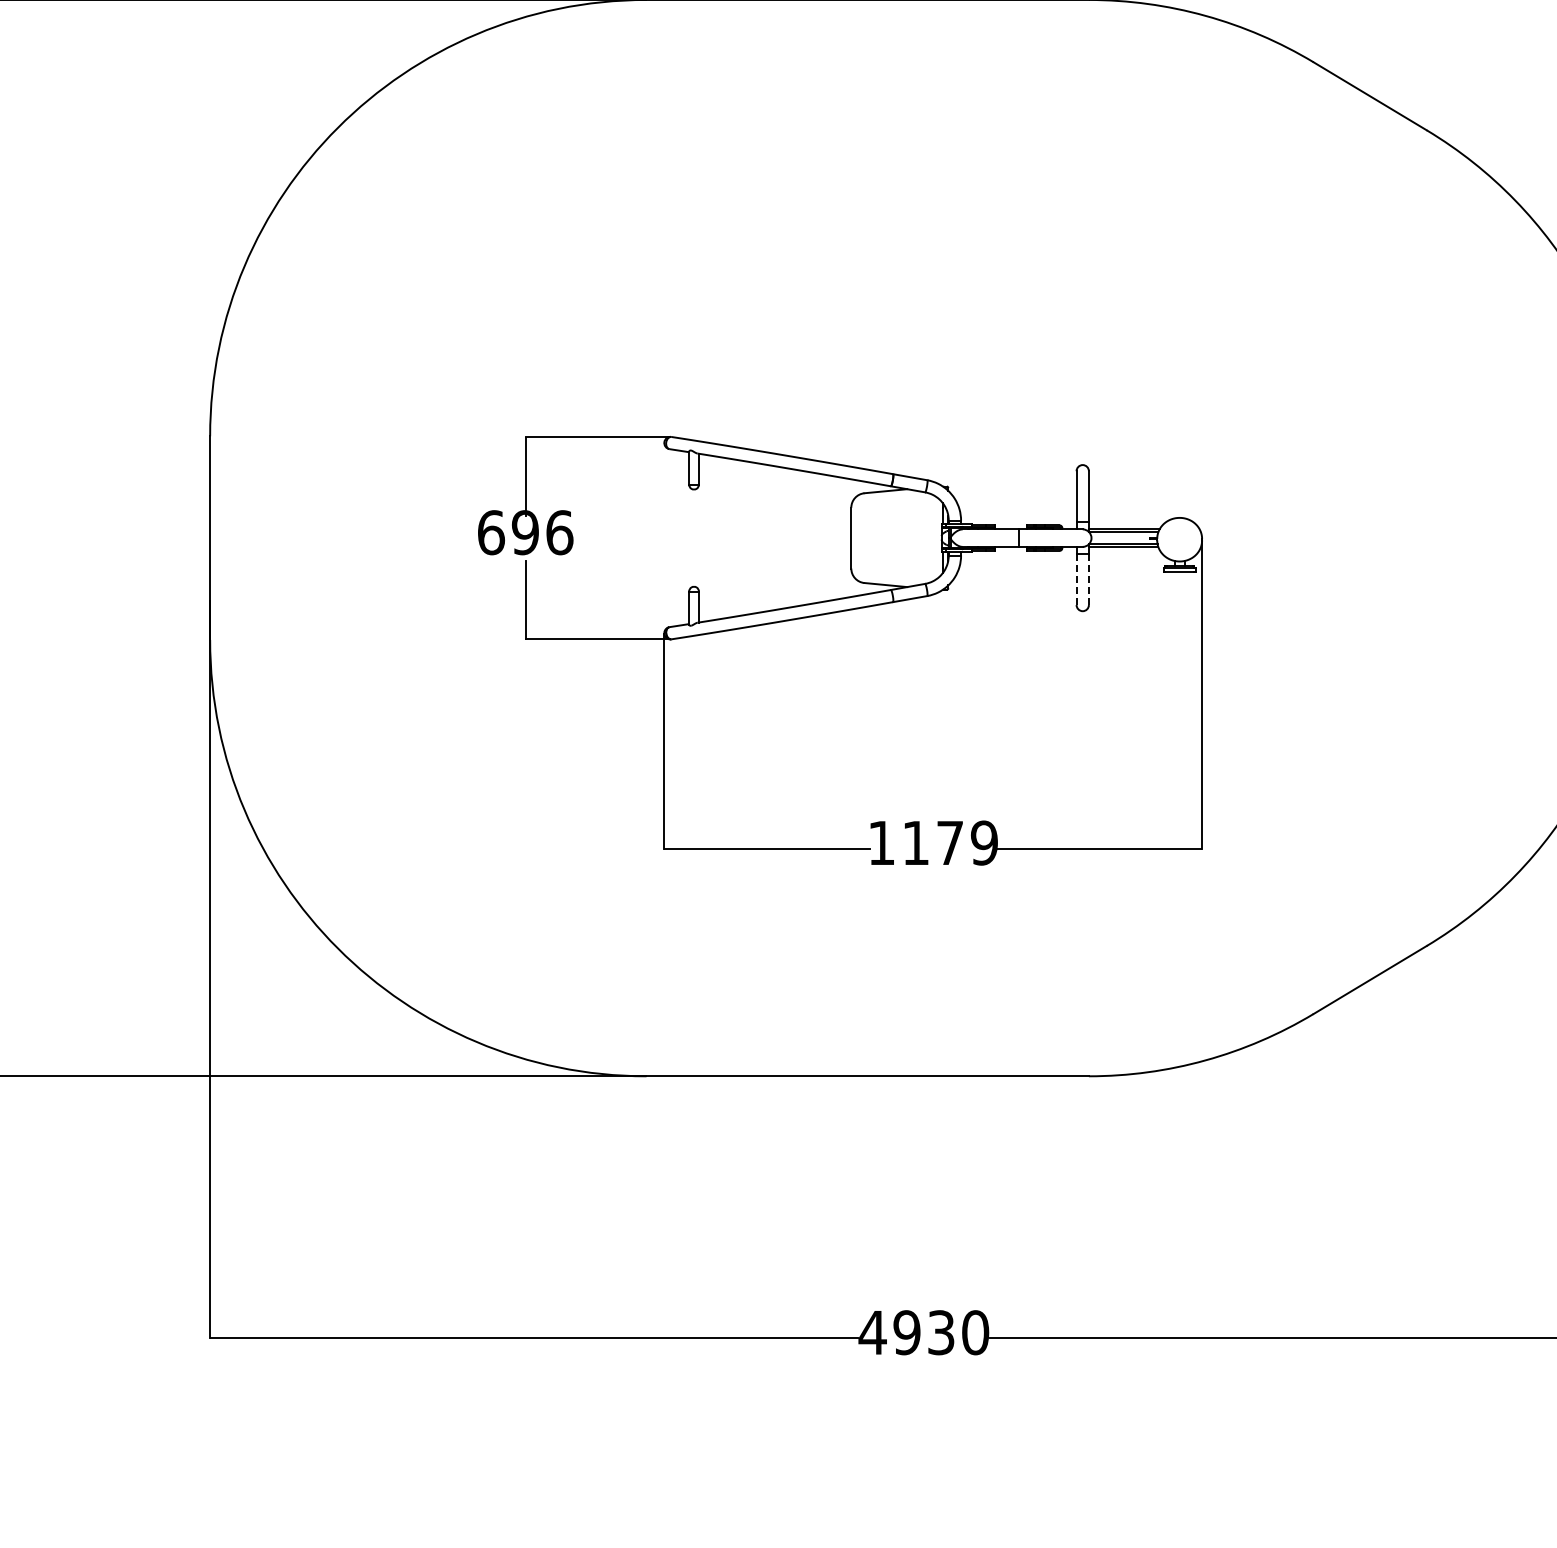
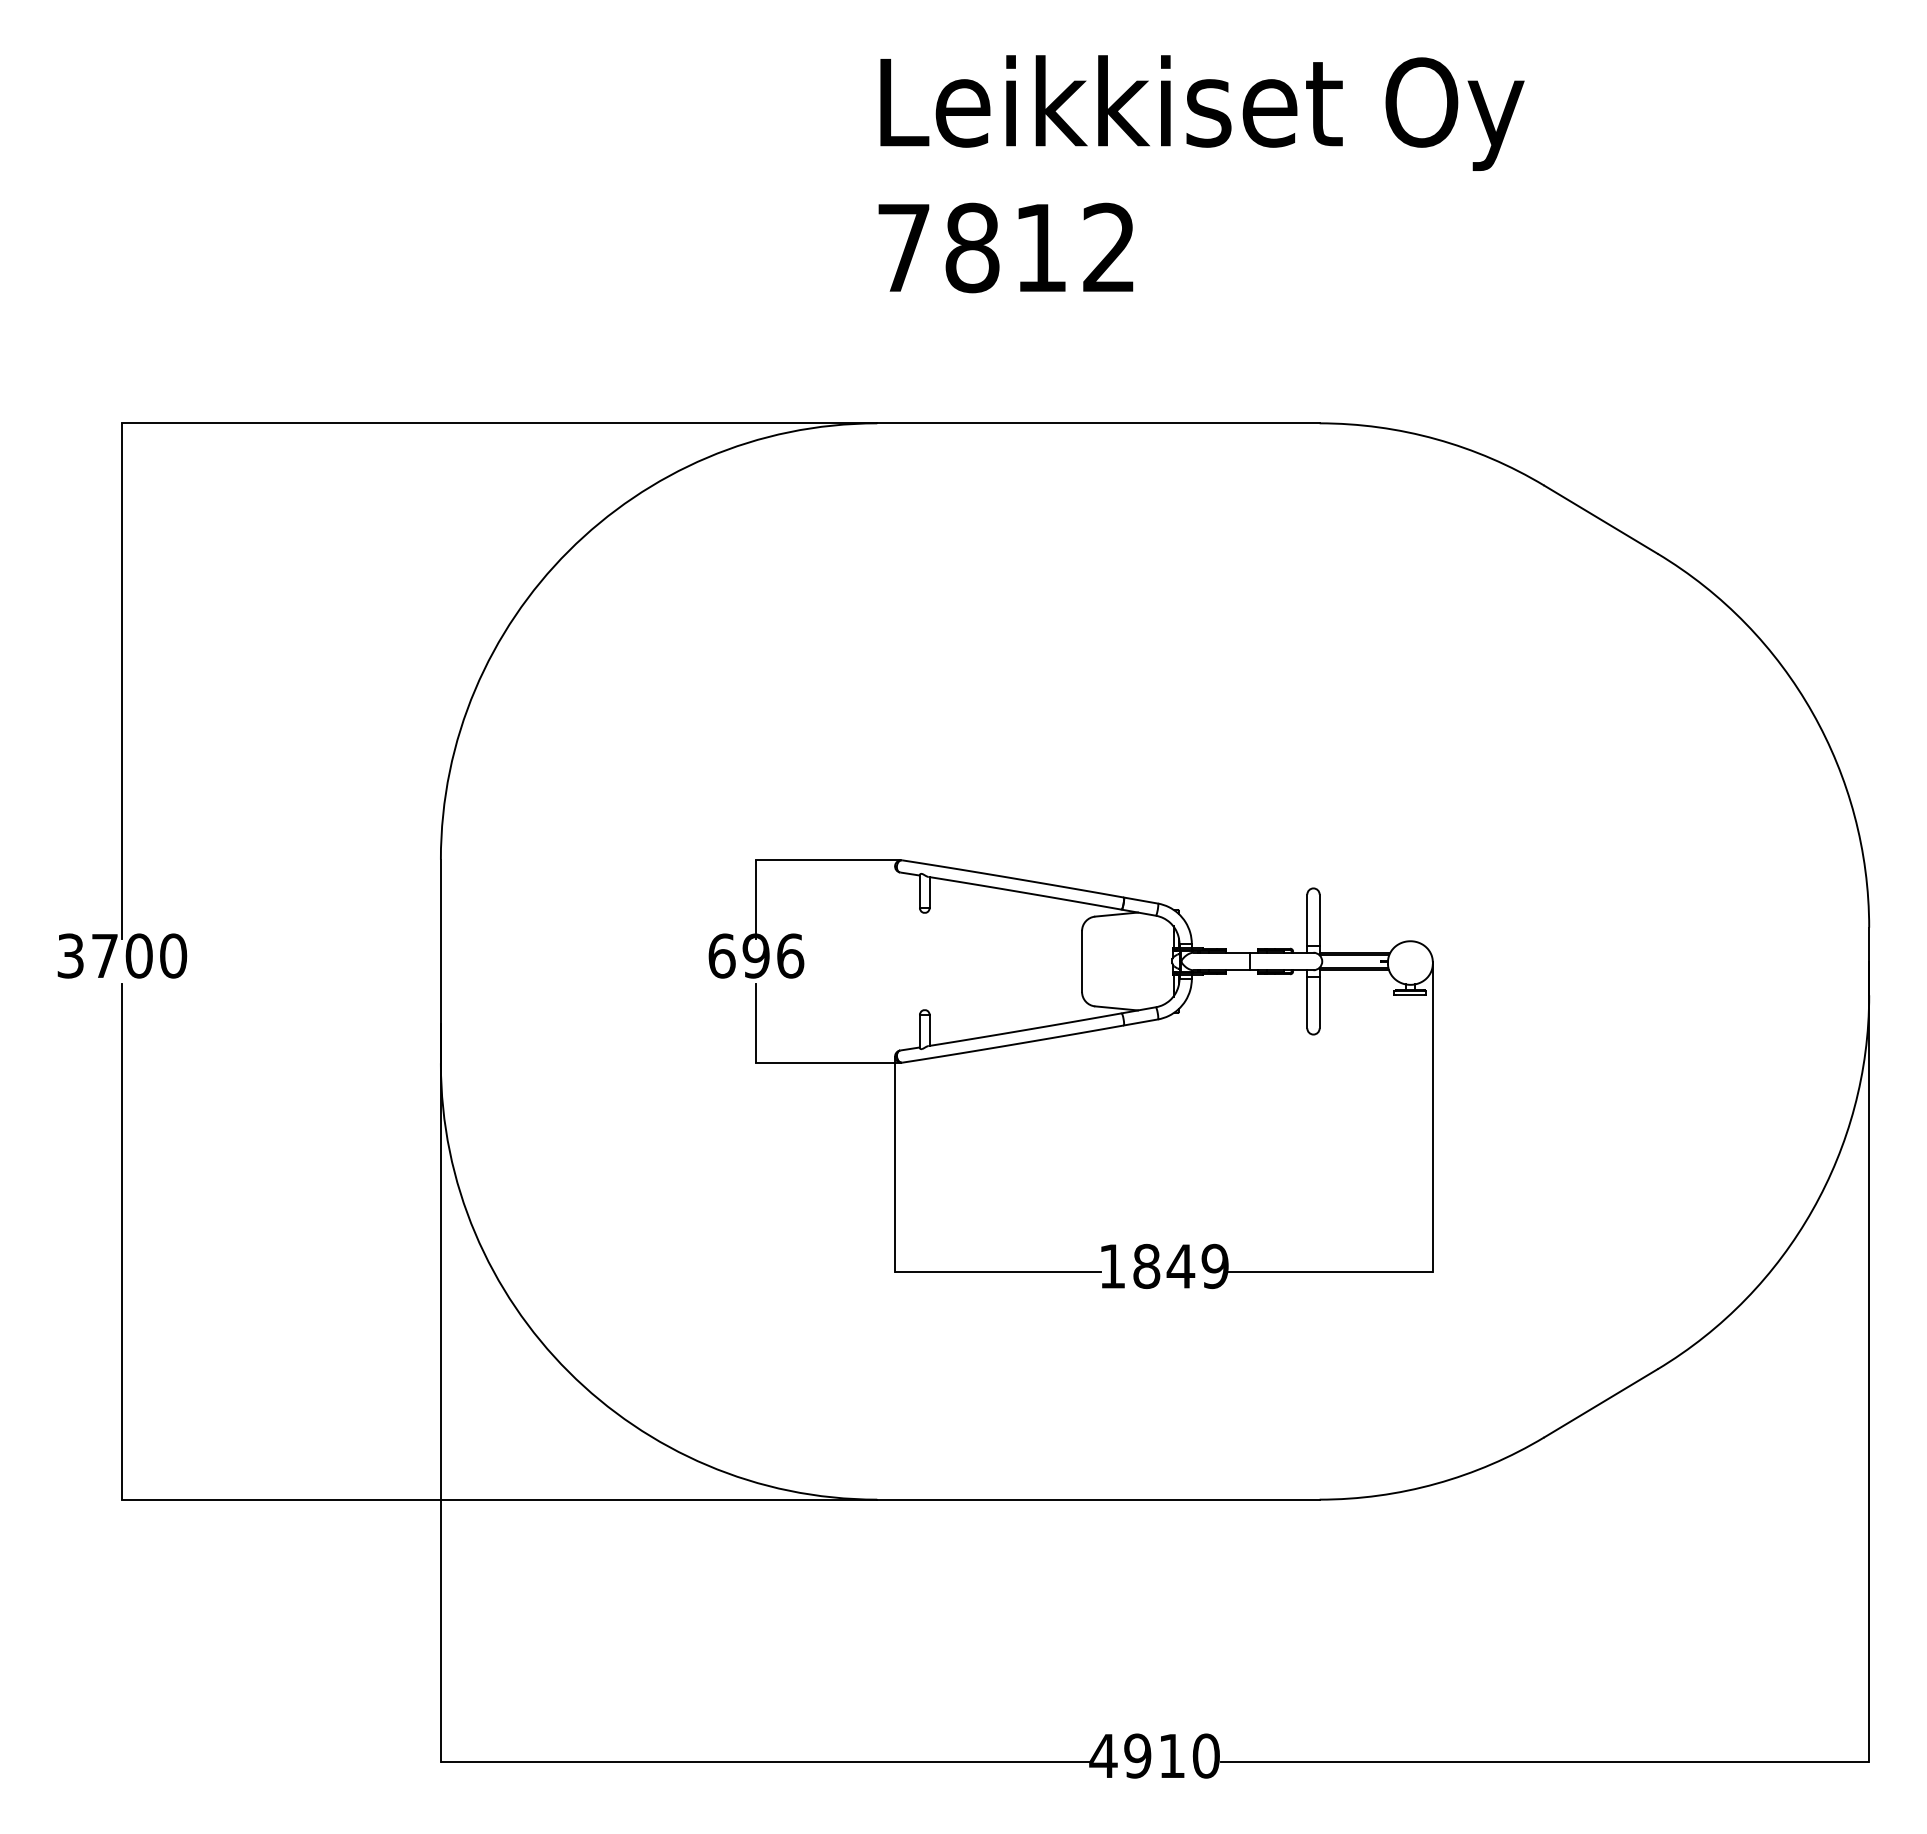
line: (1088, 579) -> (1319, 1002), dashed -> solid
line: (1076, 580) -> (1307, 1003), dashed -> solid
text: (933, 843) -> (1164, 1266), 1179 -> 1849
text: (940, 1332) -> (1171, 1755), 4930 -> 4910

